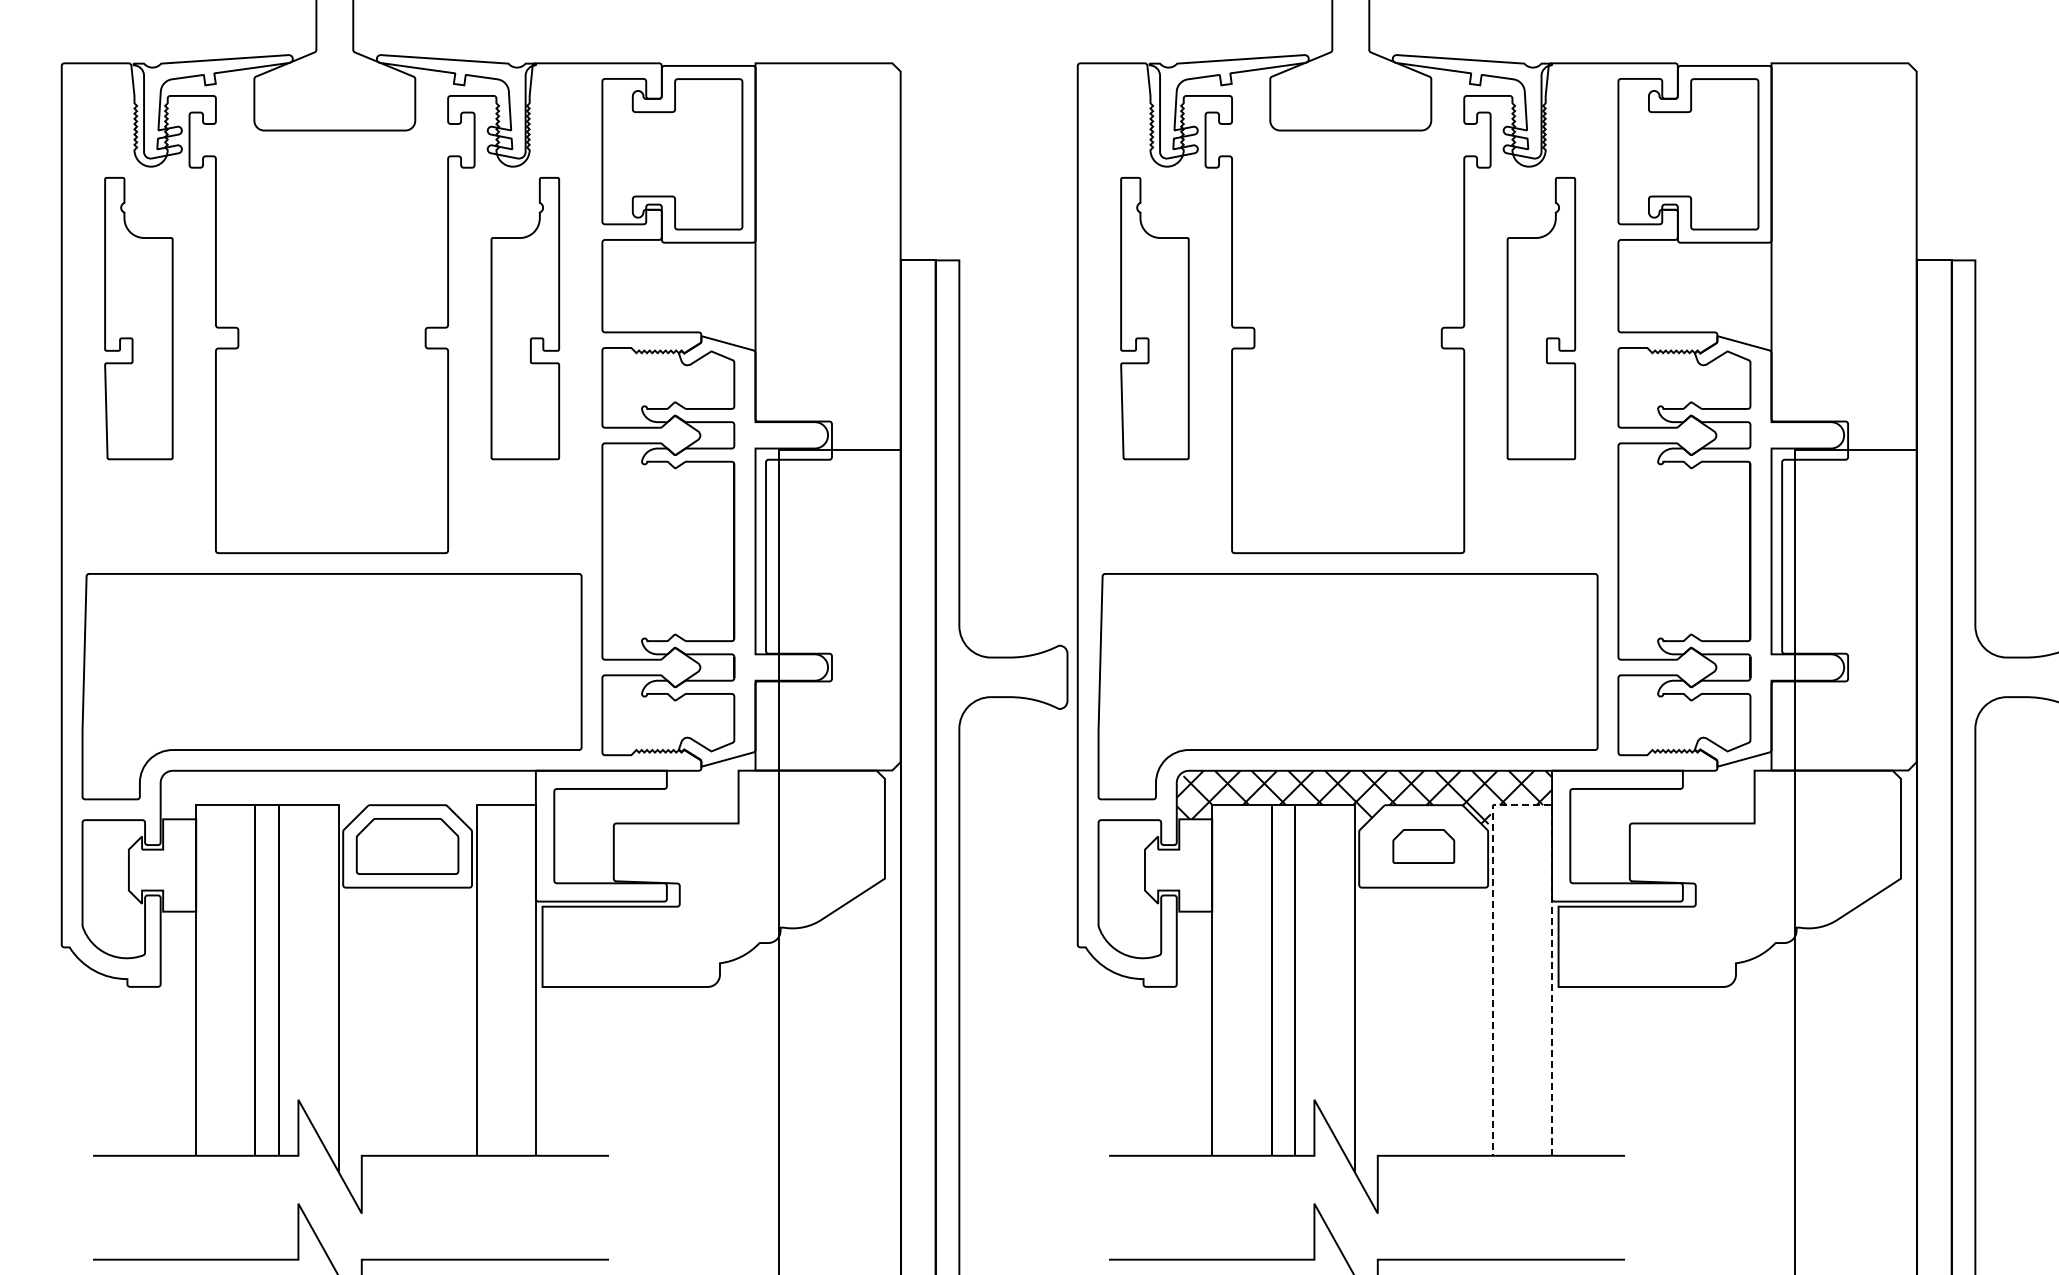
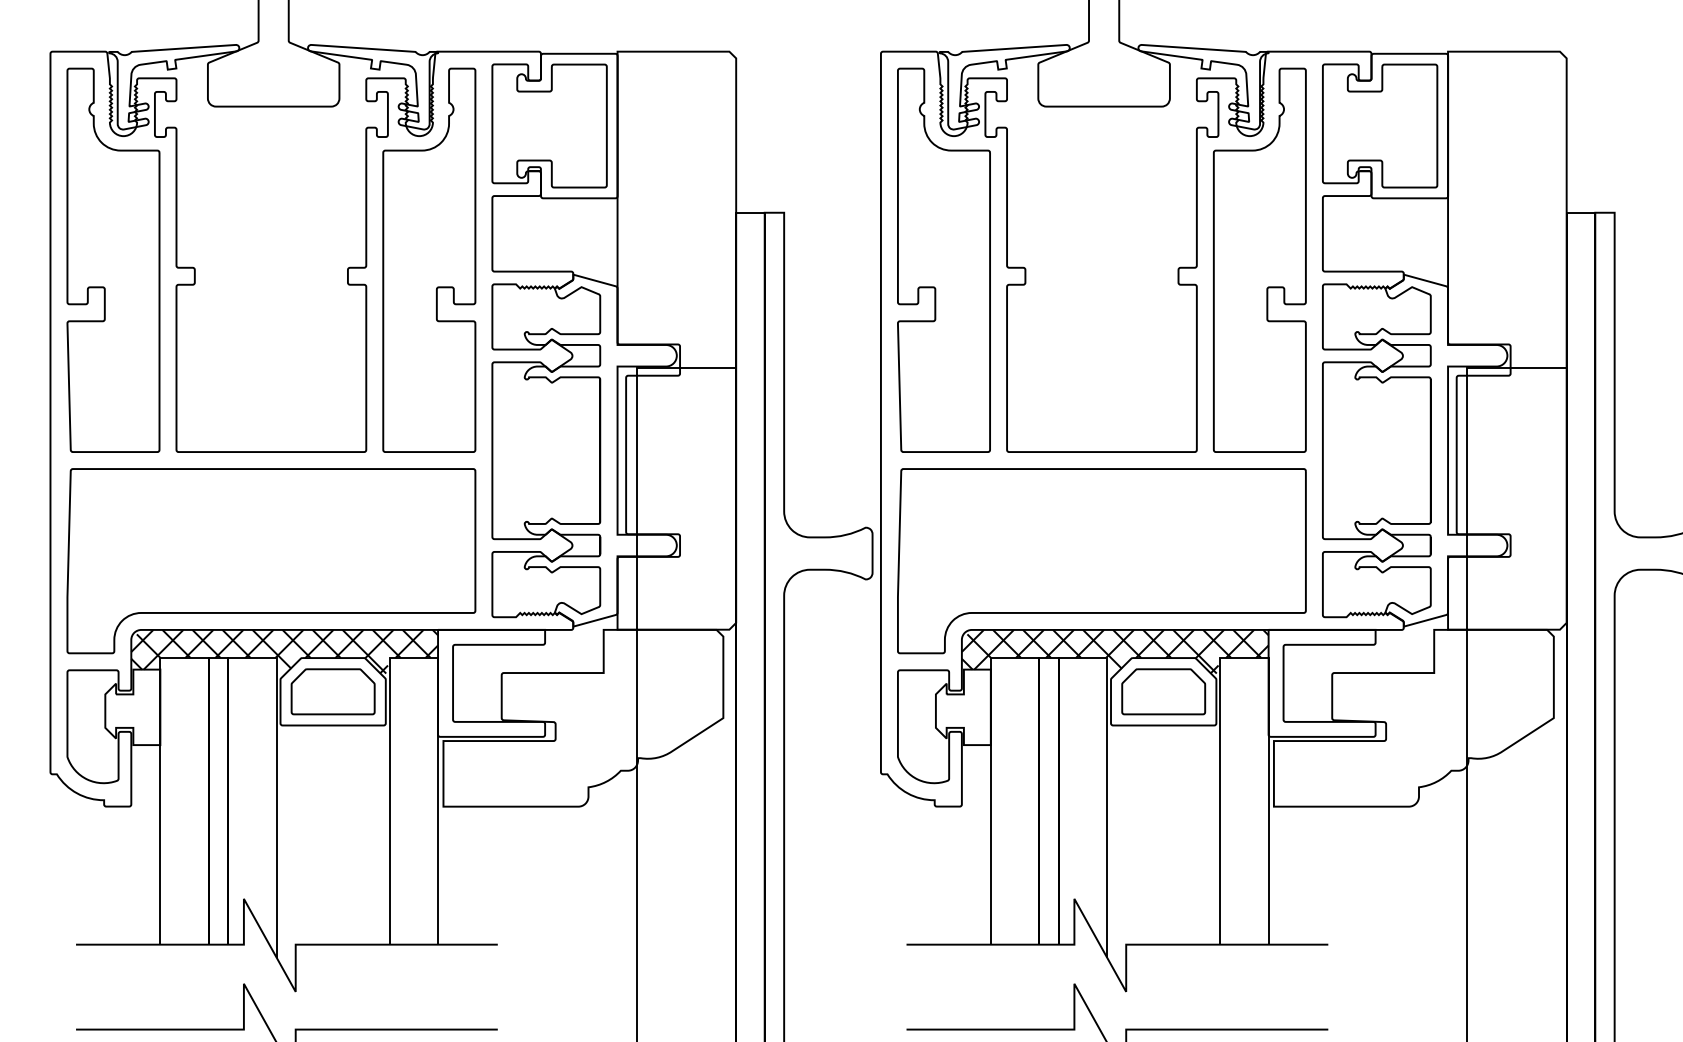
part: (138, 318) -> (113, 260), size x1.67
part: (525, 318) -> (429, 260), size x1.67
part: (1154, 318) -> (943, 260), size x1.67
part: (1541, 318) -> (1260, 260), size x1.67
hatch: (347, 797) -> (284, 651), added
line: (1522, 805) -> (1244, 658), dashed -> solid
part: (1423, 846) -> (1163, 691), size x1.67

